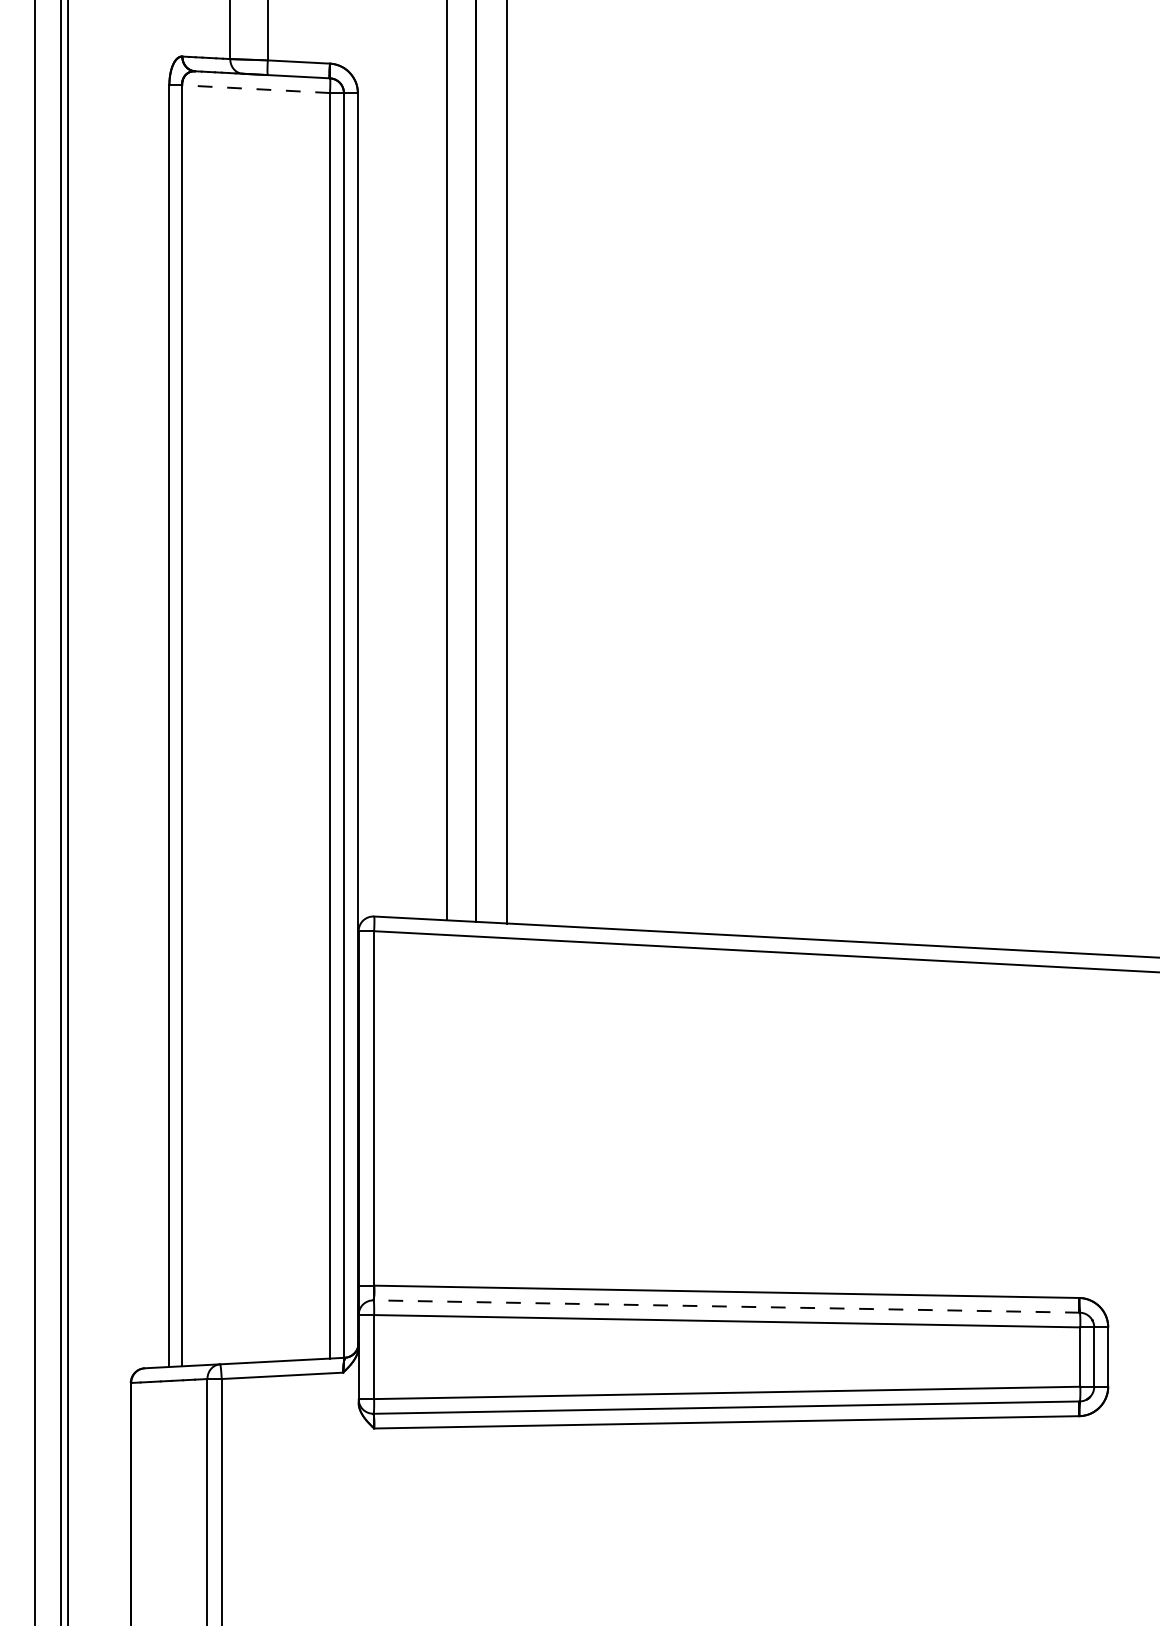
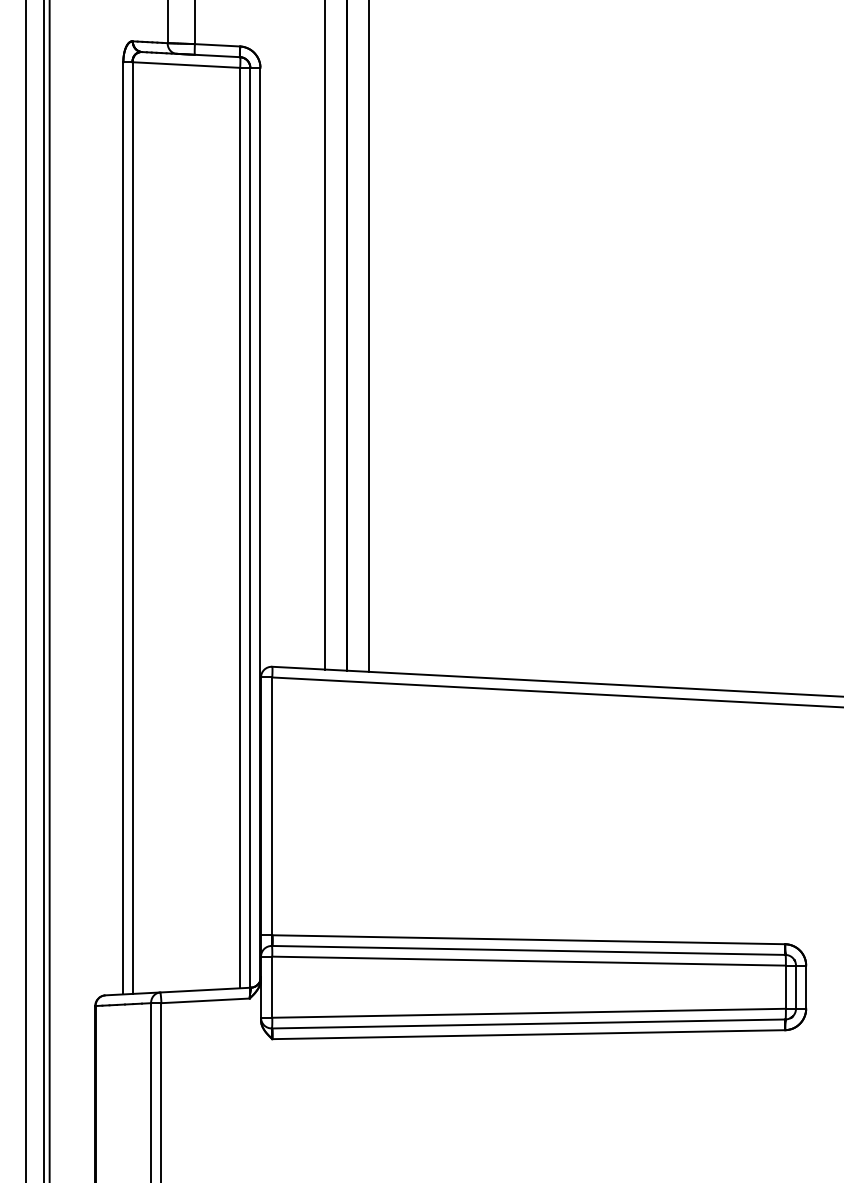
line: (255, 89) -> (185, 65), dashed -> solid
line: (726, 1306) -> (528, 950), dashed -> solid

